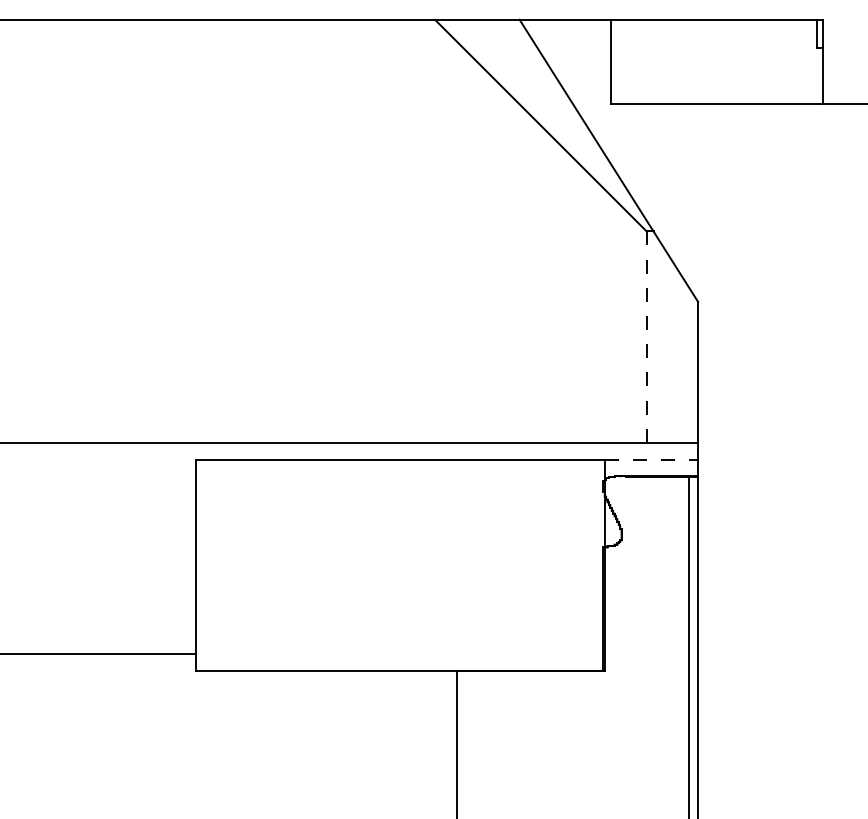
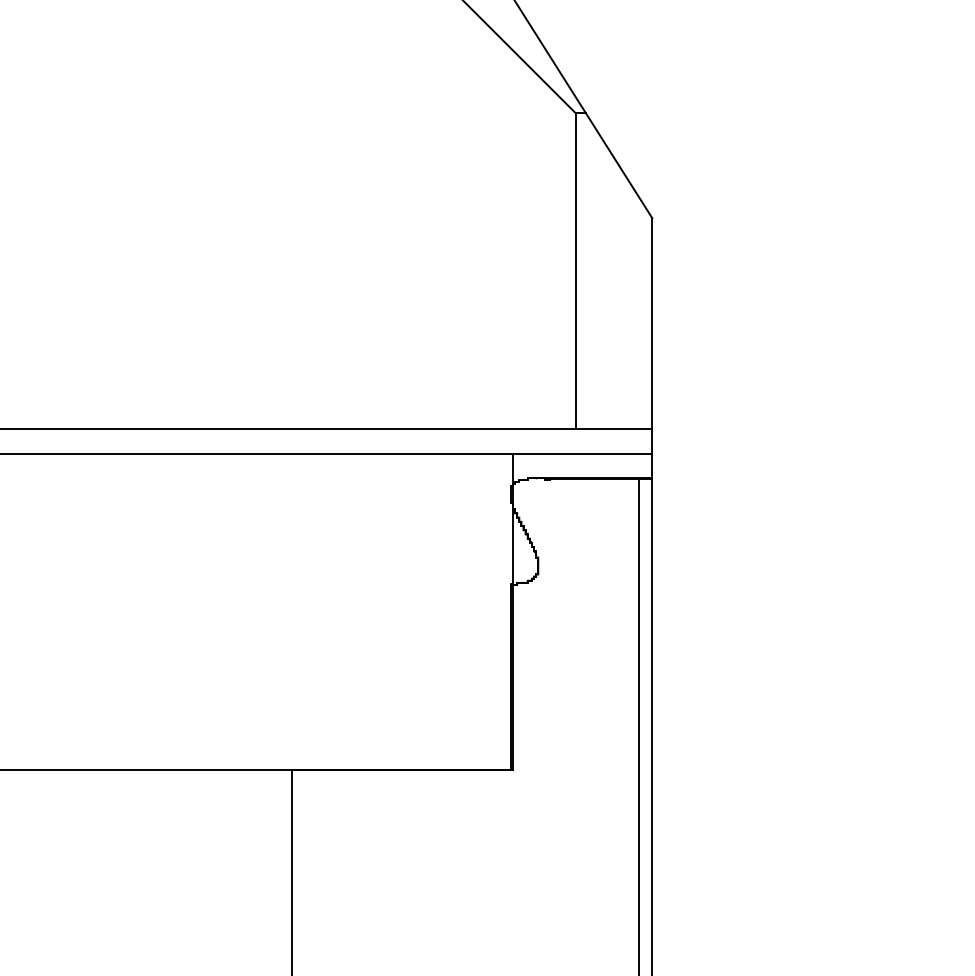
line: (646, 337) -> (575, 271), dashed -> solid
line: (651, 459) -> (582, 453), dashed -> solid

